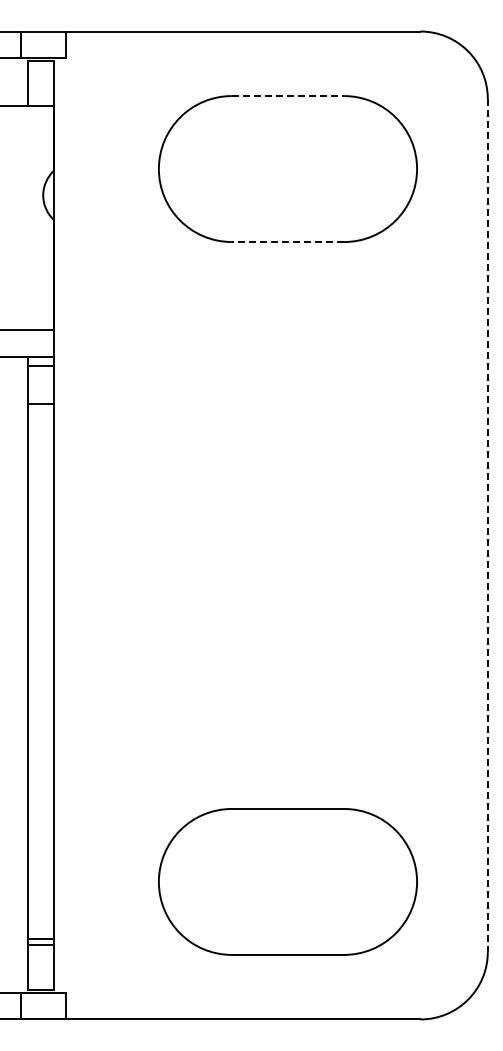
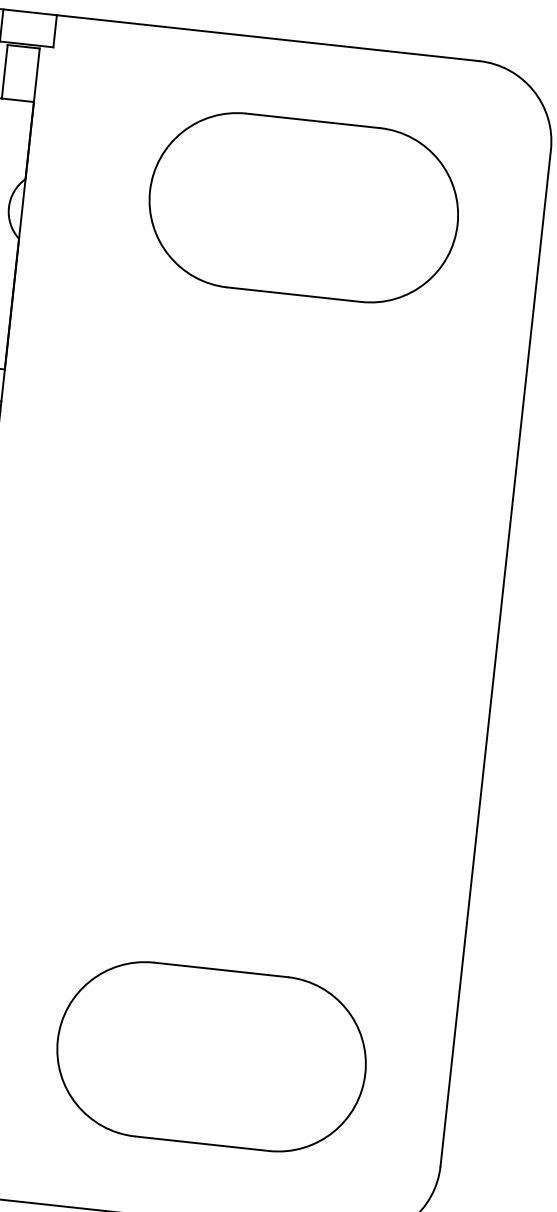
line: (288, 96) -> (313, 121), dashed -> solid
line: (287, 242) -> (293, 295), dashed -> solid
line: (487, 525) -> (495, 658), dashed -> solid

